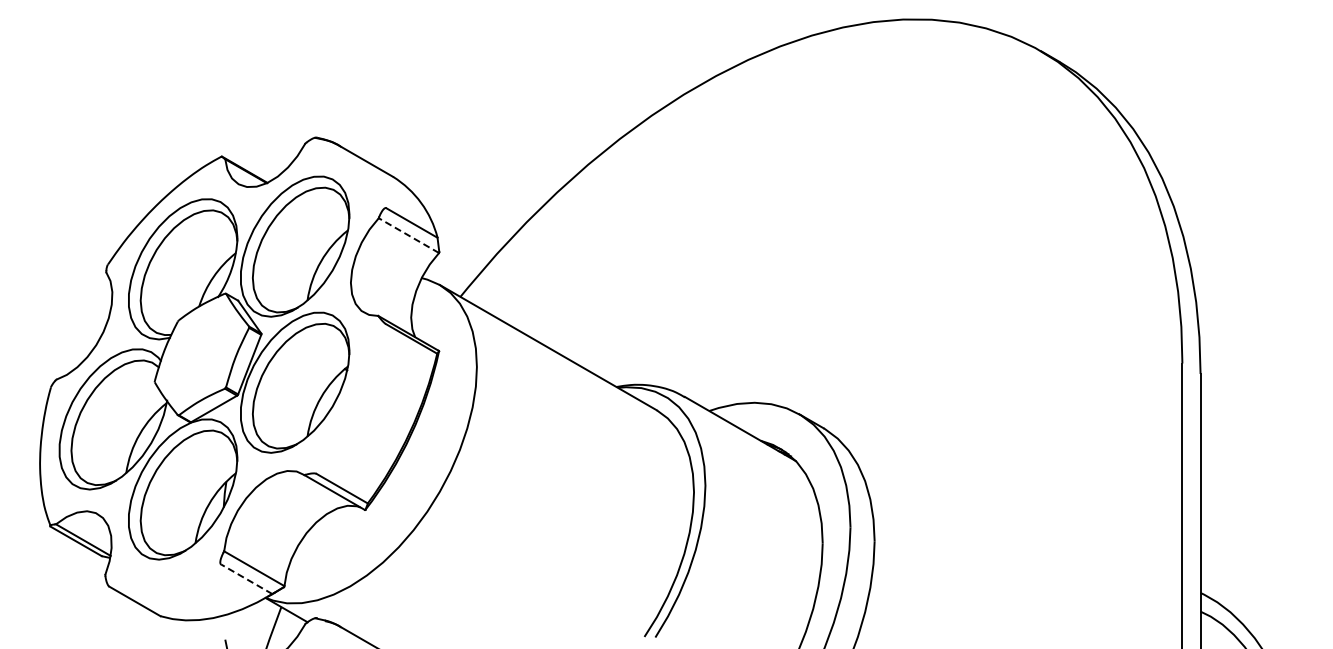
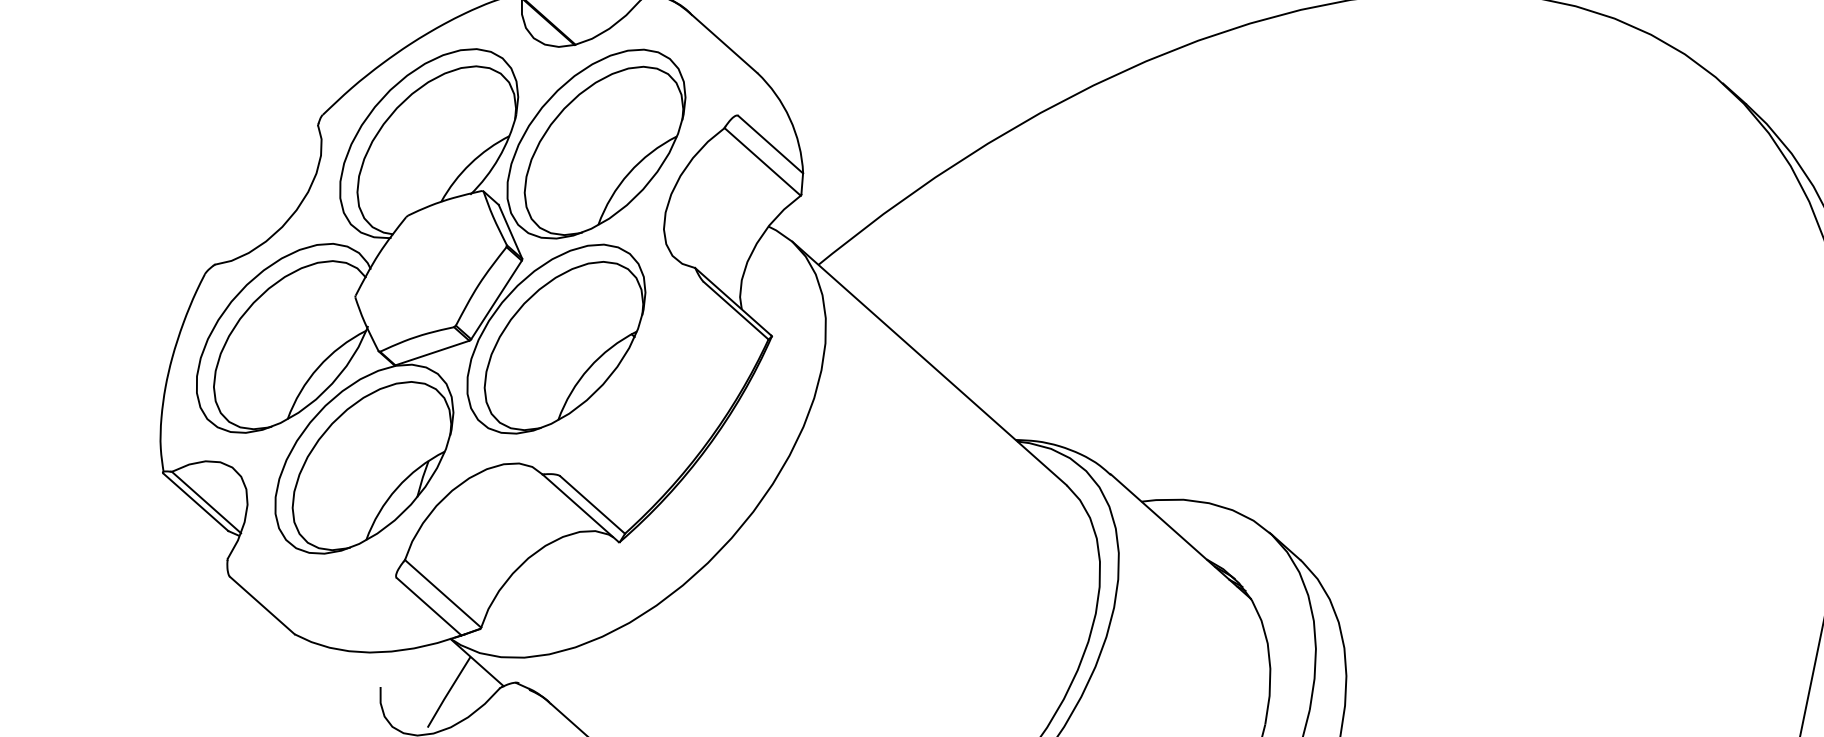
line: (408, 235) -> (762, 161), dashed -> solid
line: (246, 579) -> (428, 606), dashed -> solid

